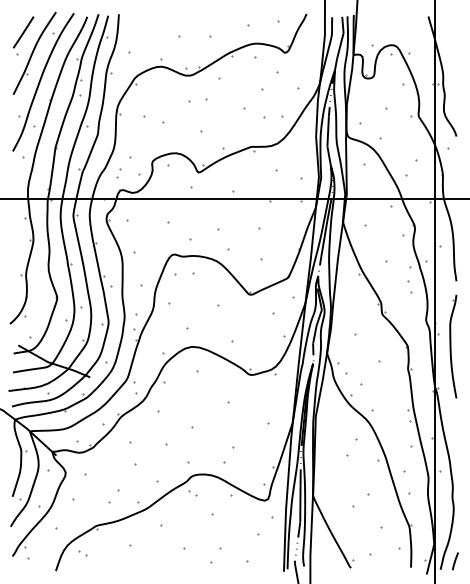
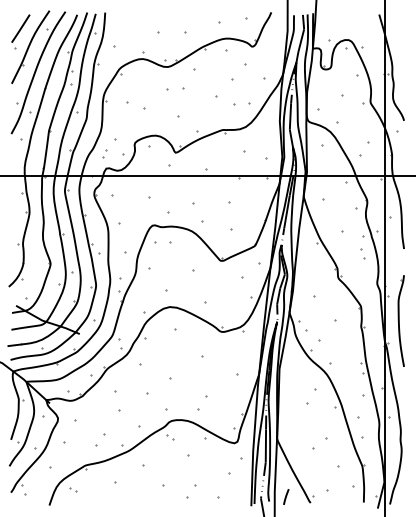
part: (453, 346) -> (401, 320), moved
line: (455, 561) -> (286, 497), moved

